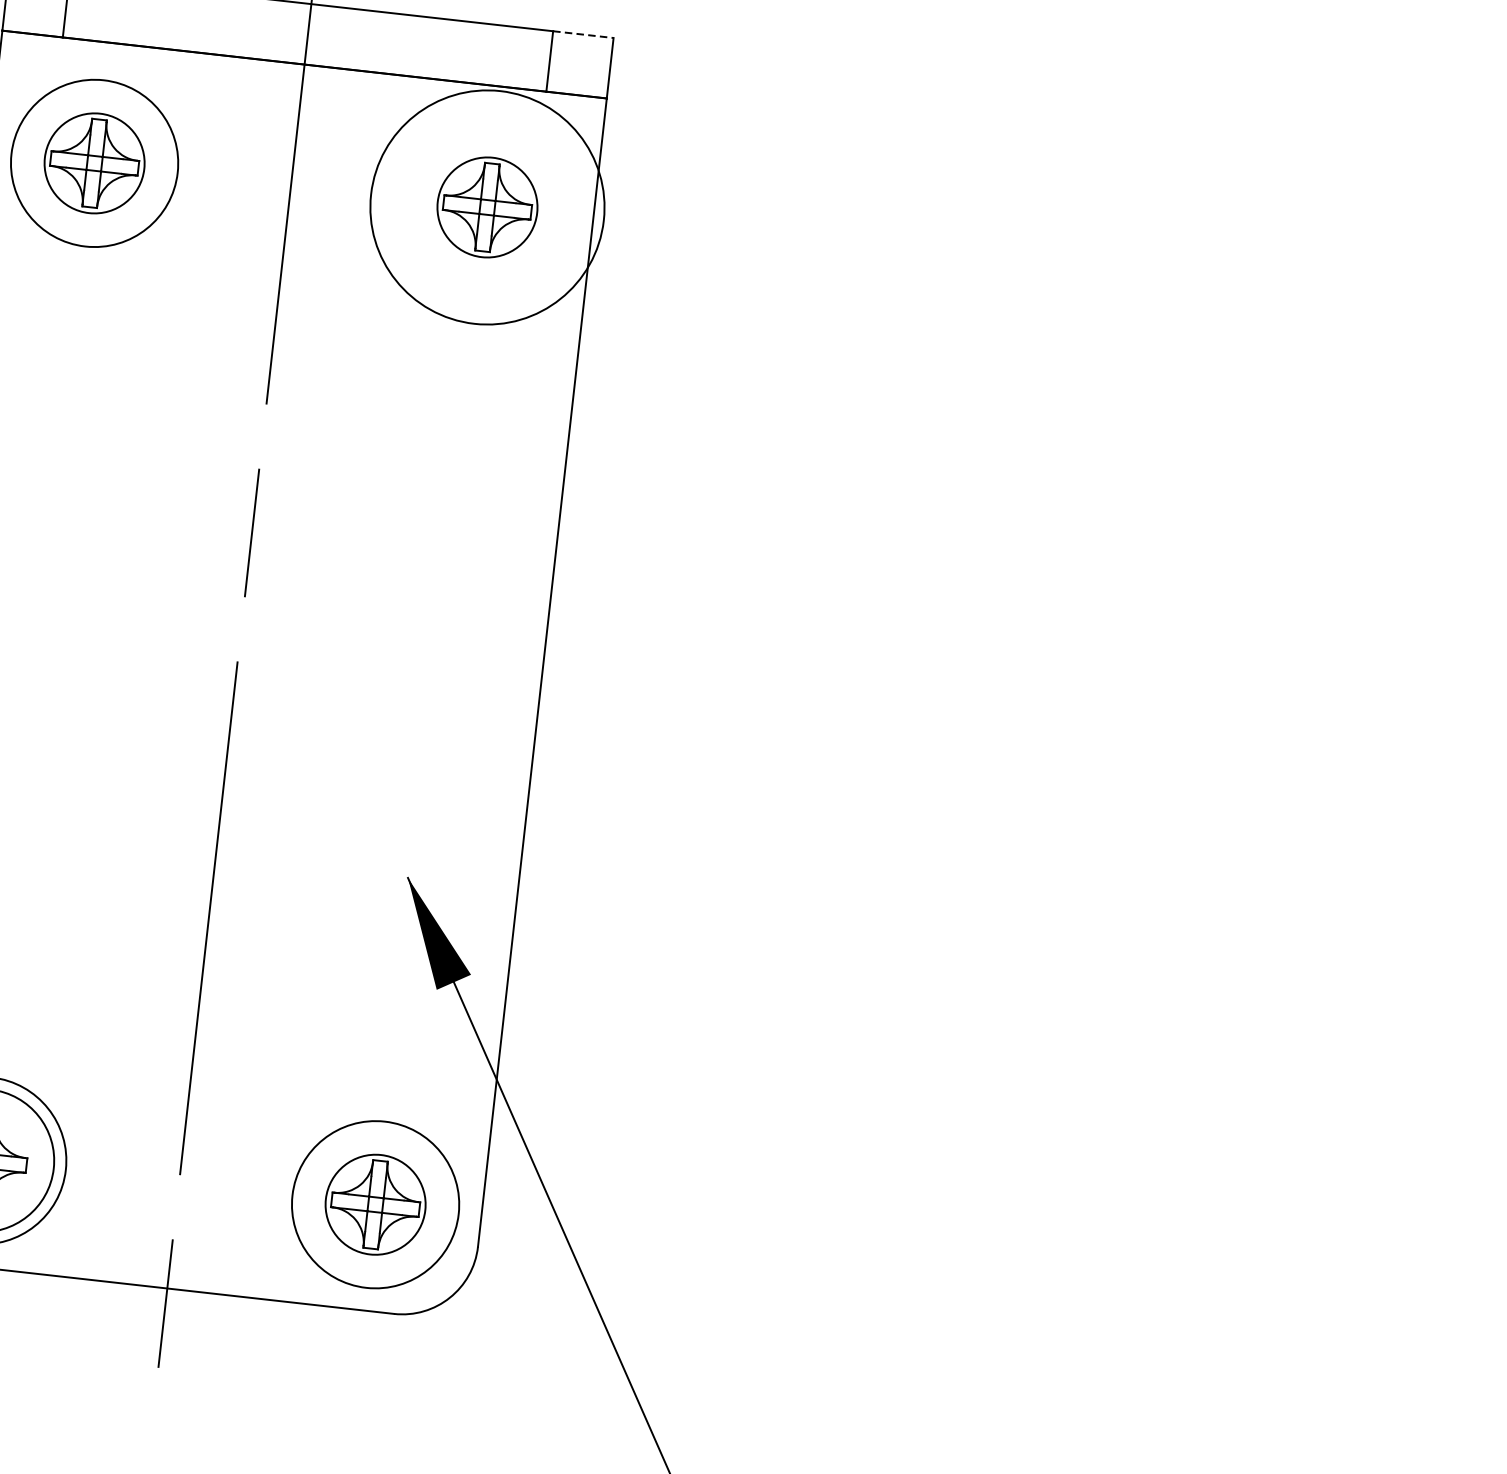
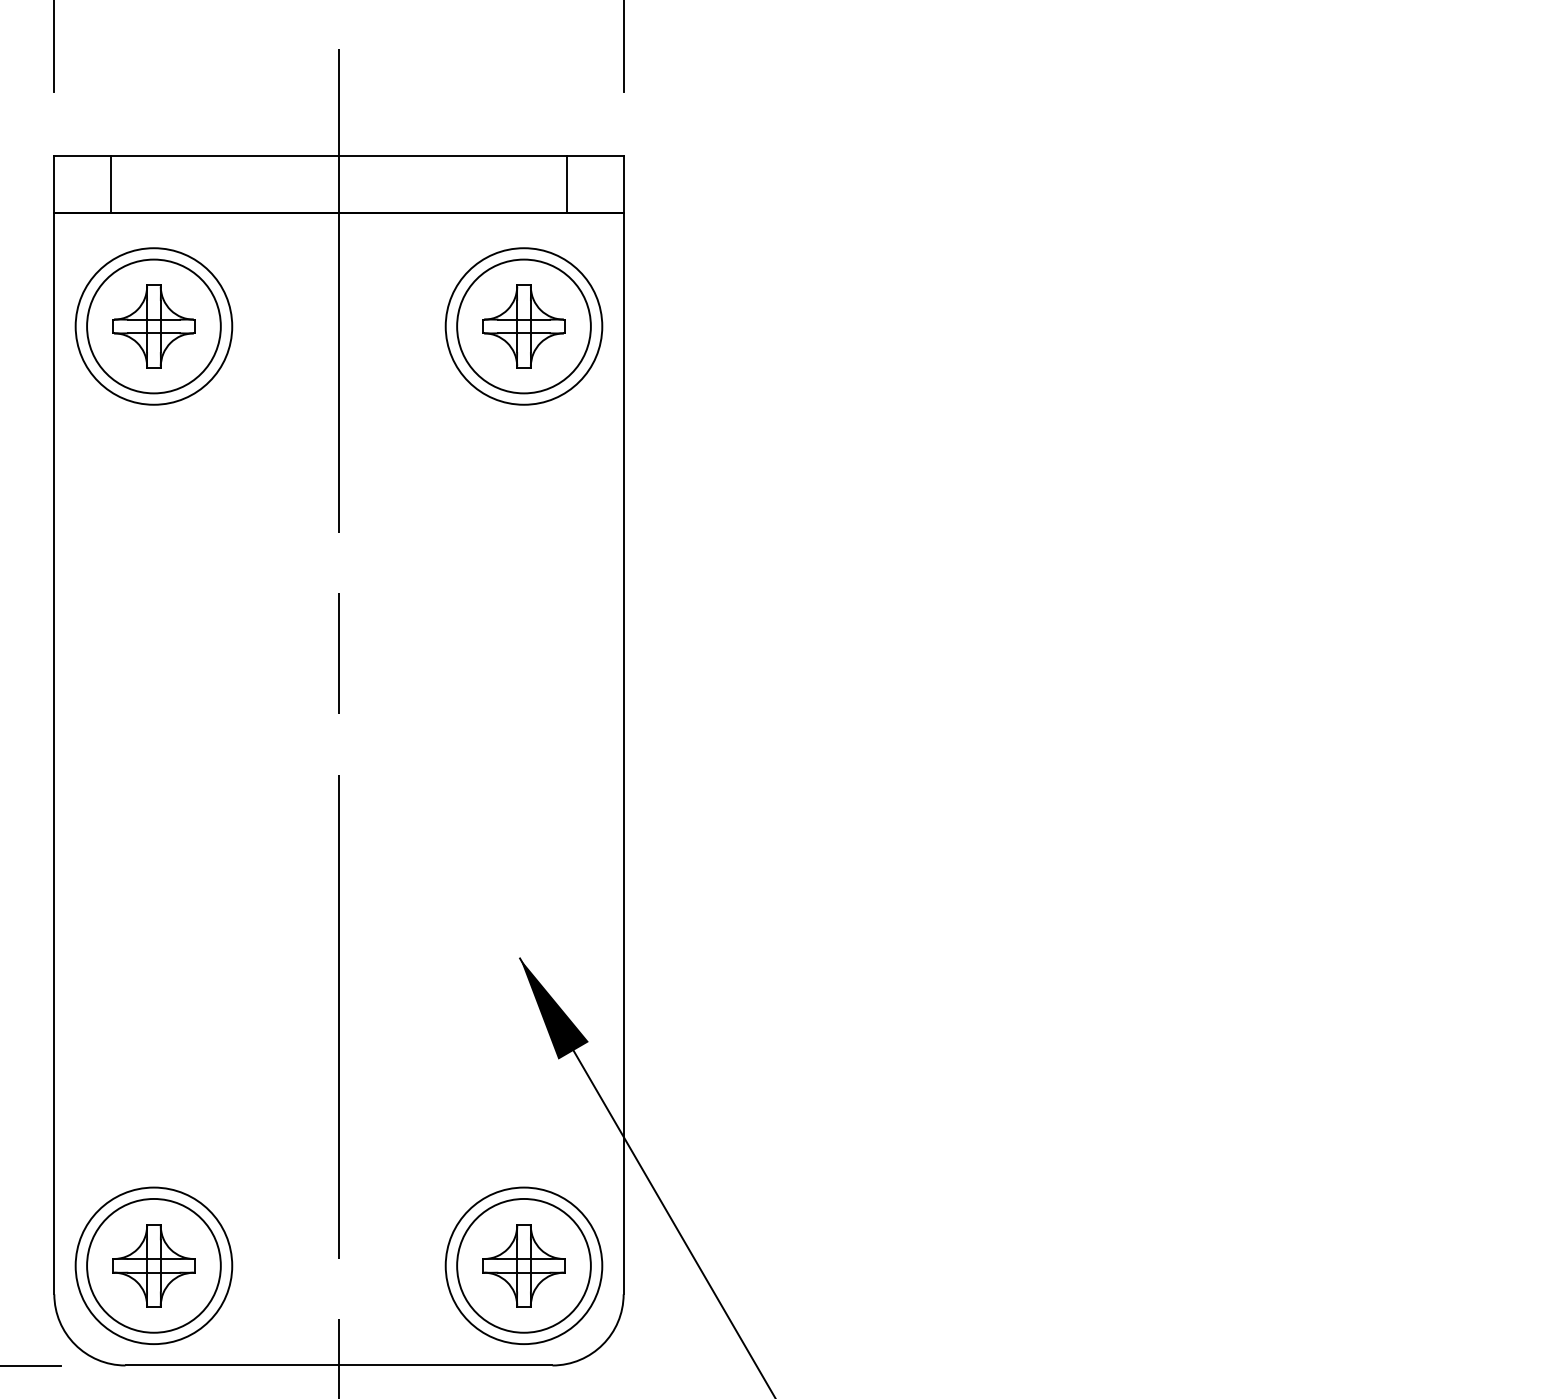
line: (583, 34) -> (595, 155), dashed -> solid
circle: (94, 163) -> (153, 326), size x1.43
circle: (486, 207) -> (523, 326), size x0.71
circle: (486, 207) -> (523, 326), size x1.43
circle: (375, 1204) -> (523, 1265), size x1.43

